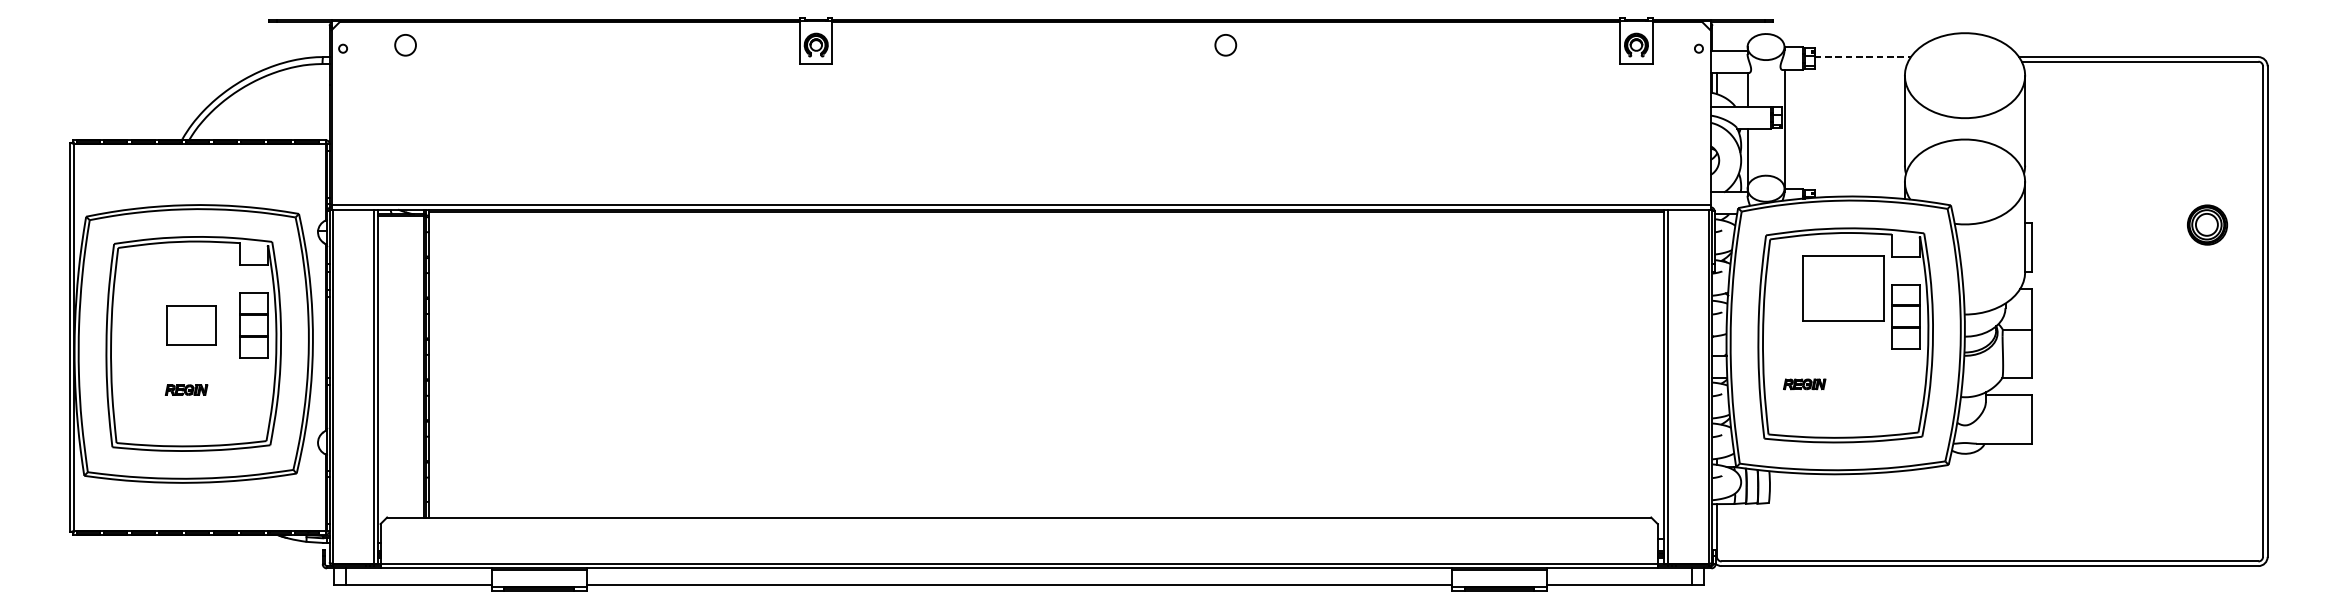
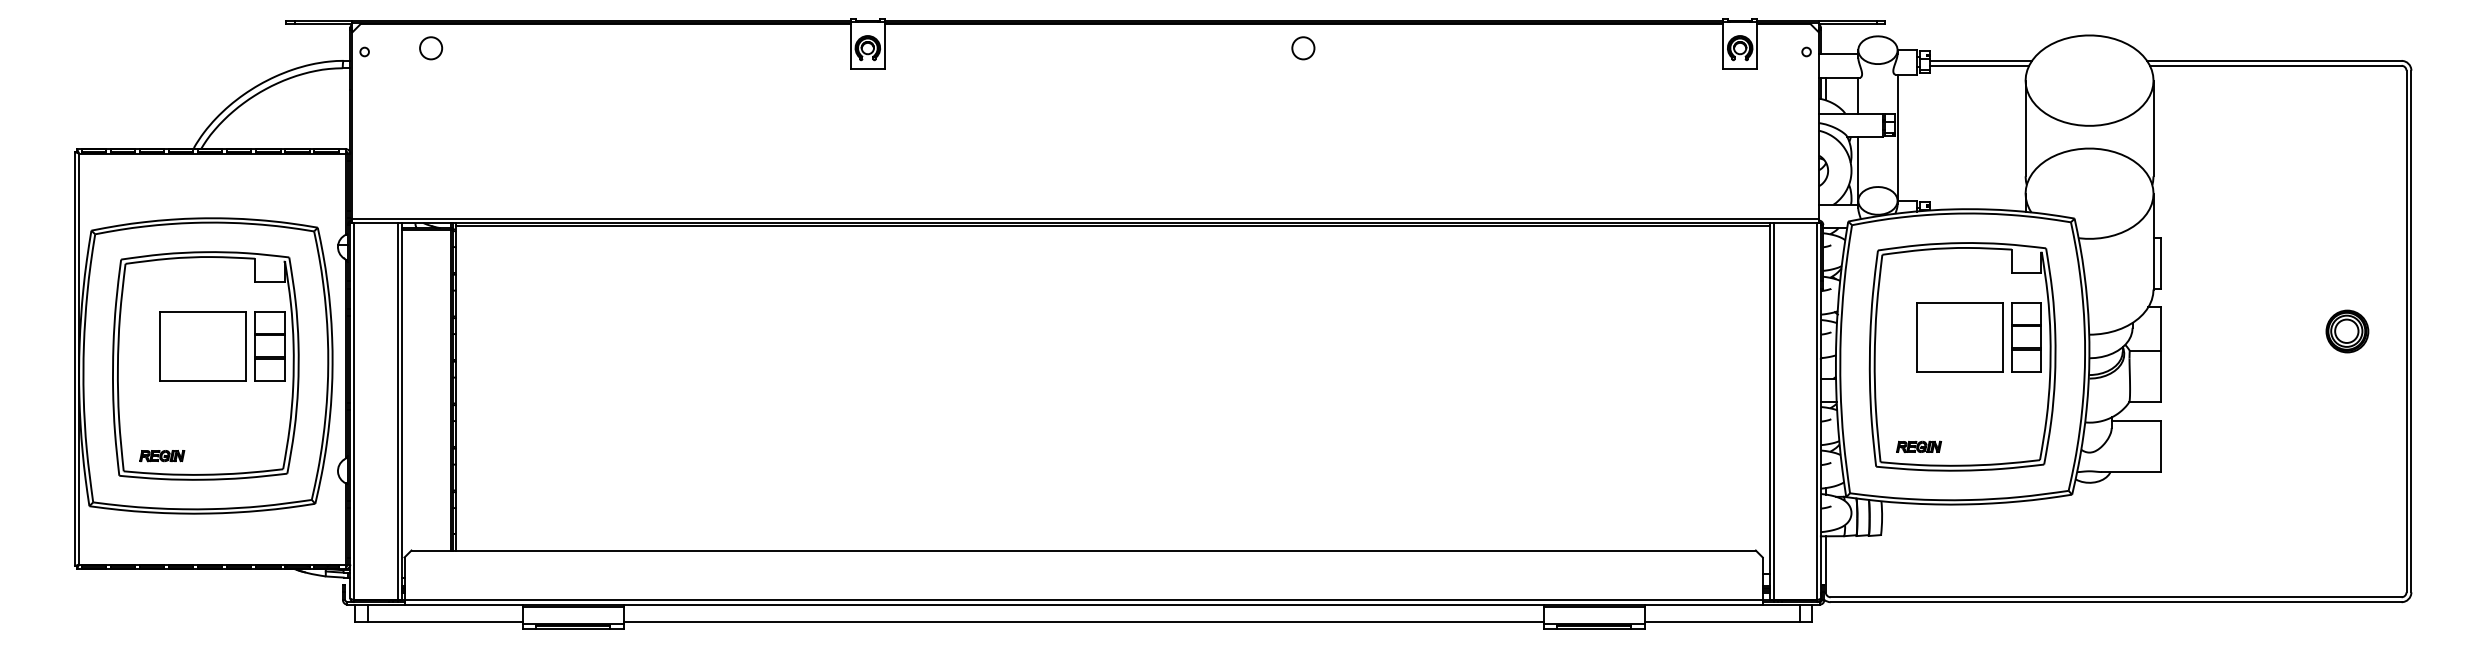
line: (1863, 56) -> (1981, 60), dashed -> solid
line: (1861, 61) -> (1979, 65), added
part: (2207, 225) -> (2347, 331), moved
part: (1842, 288) -> (1959, 337), moved
part: (190, 325) -> (202, 346), size x1.67
part: (1805, 383) -> (1919, 446), moved
part: (186, 390) -> (162, 456), moved

